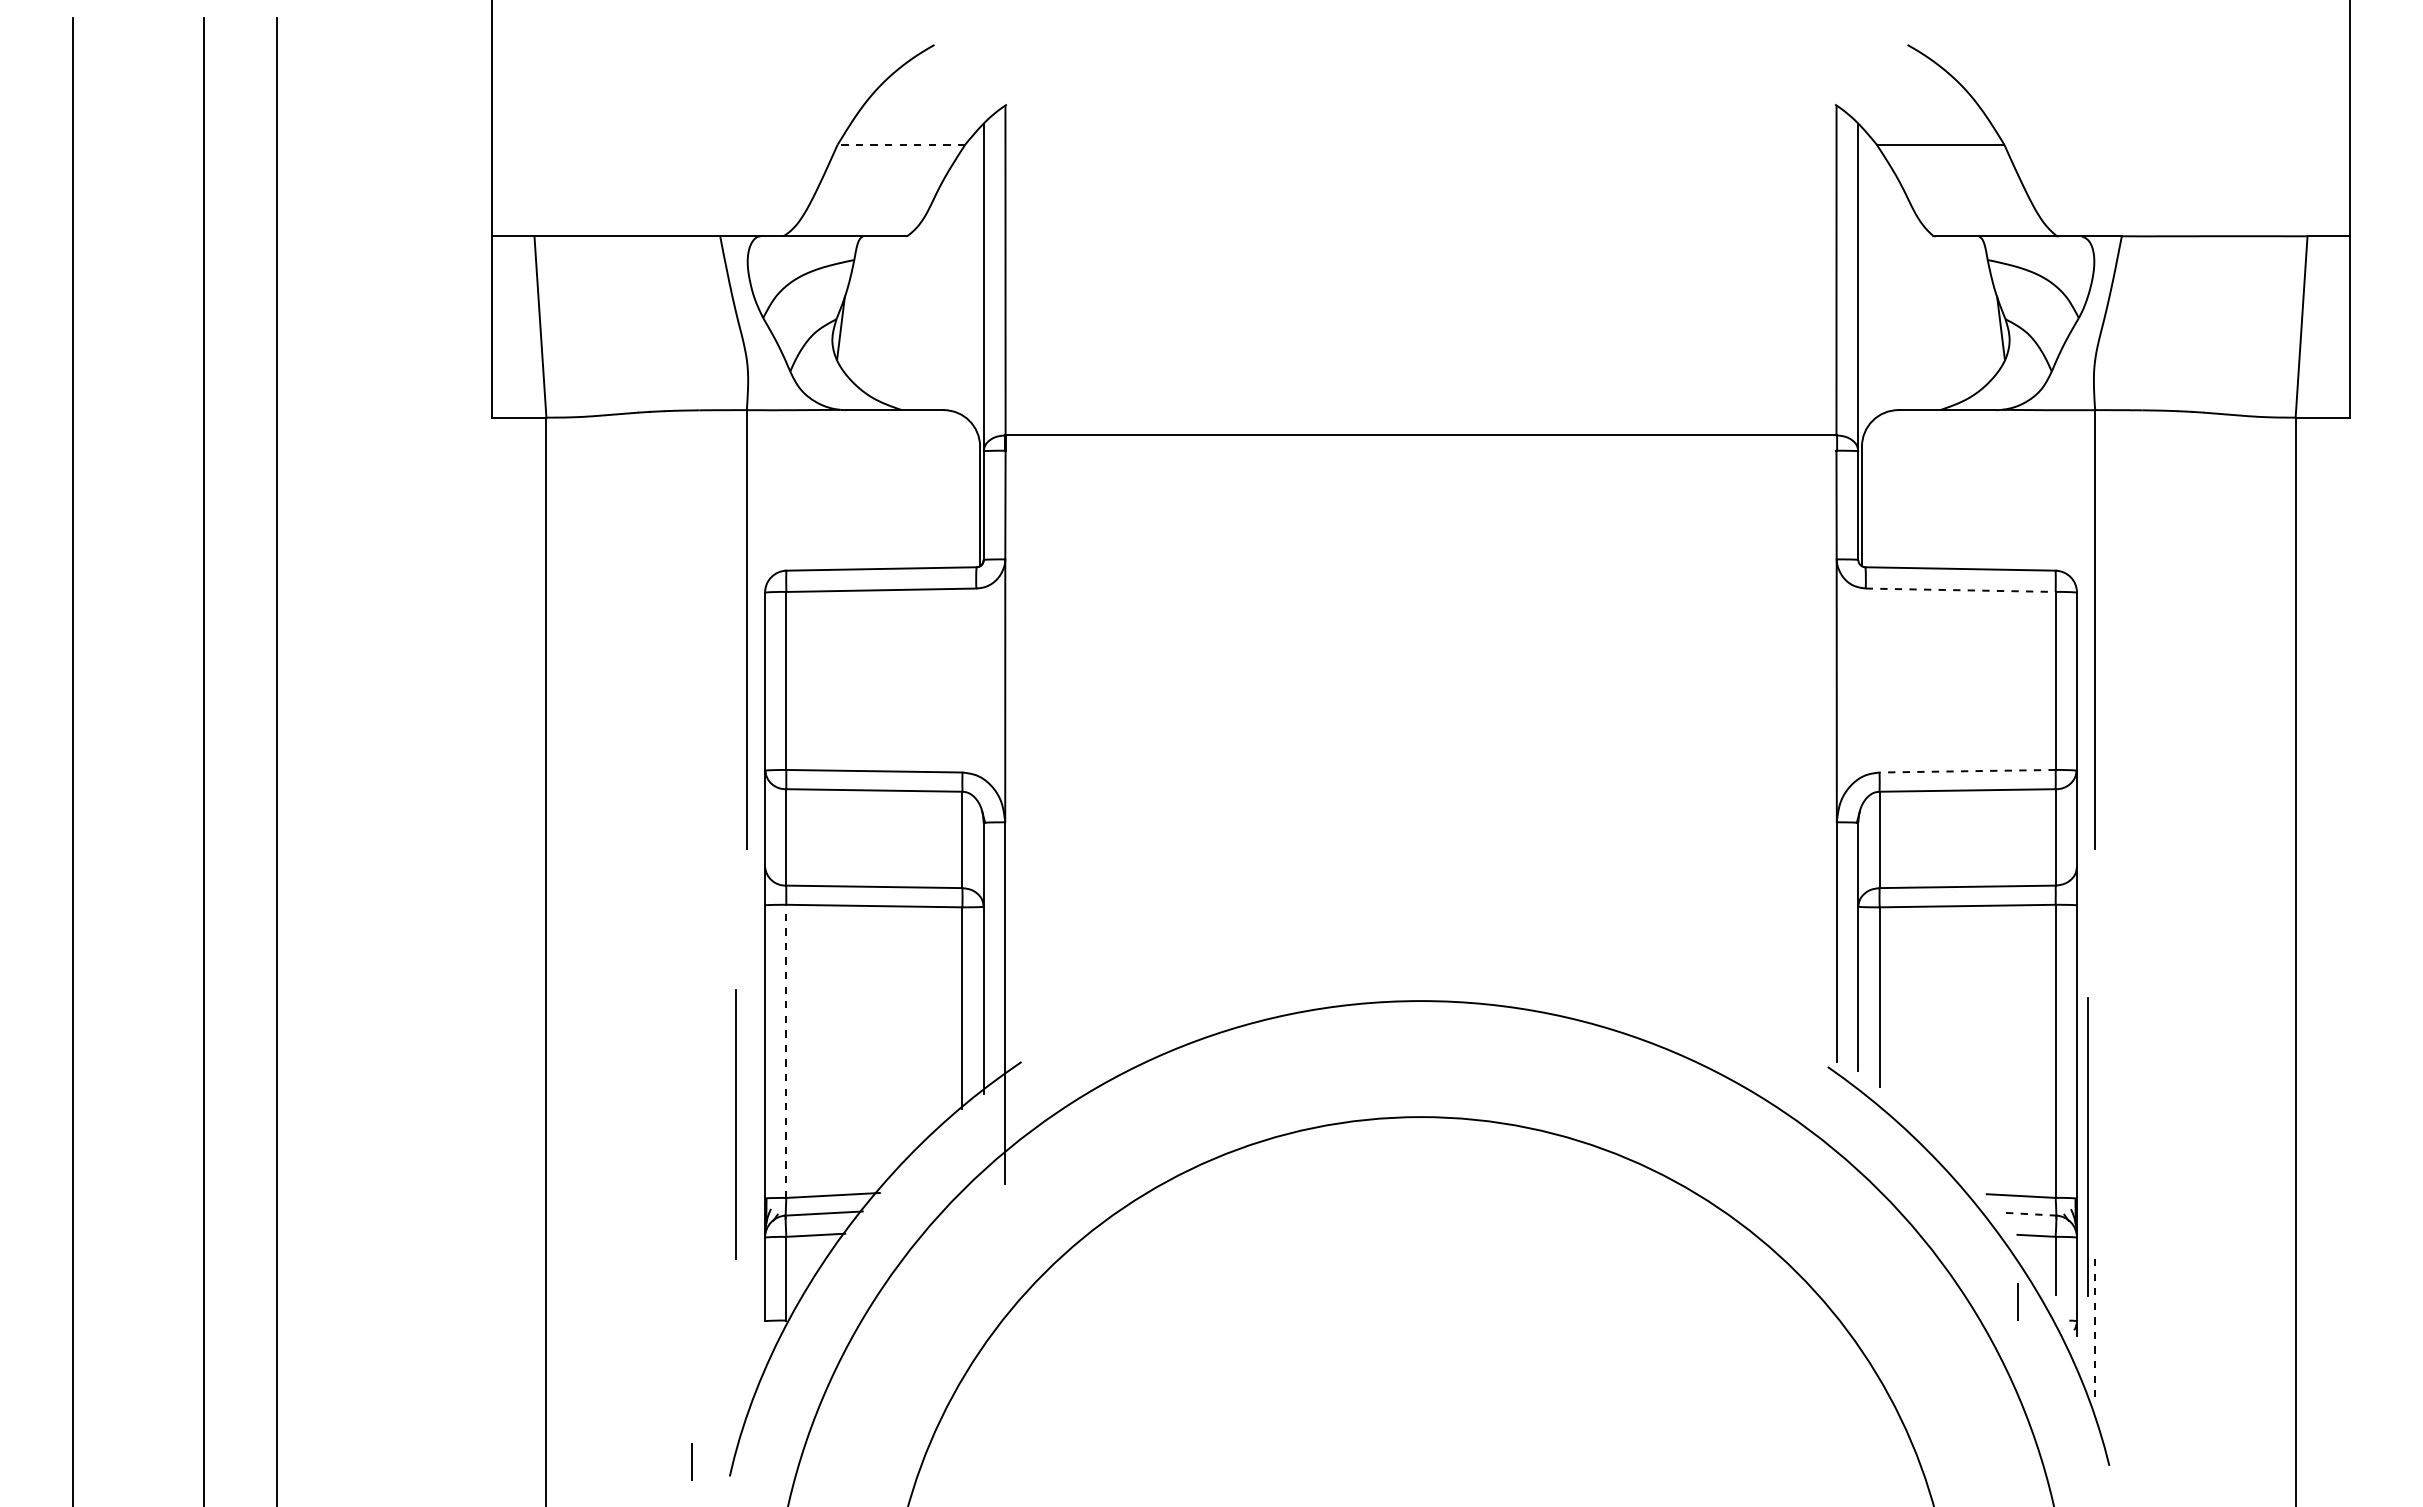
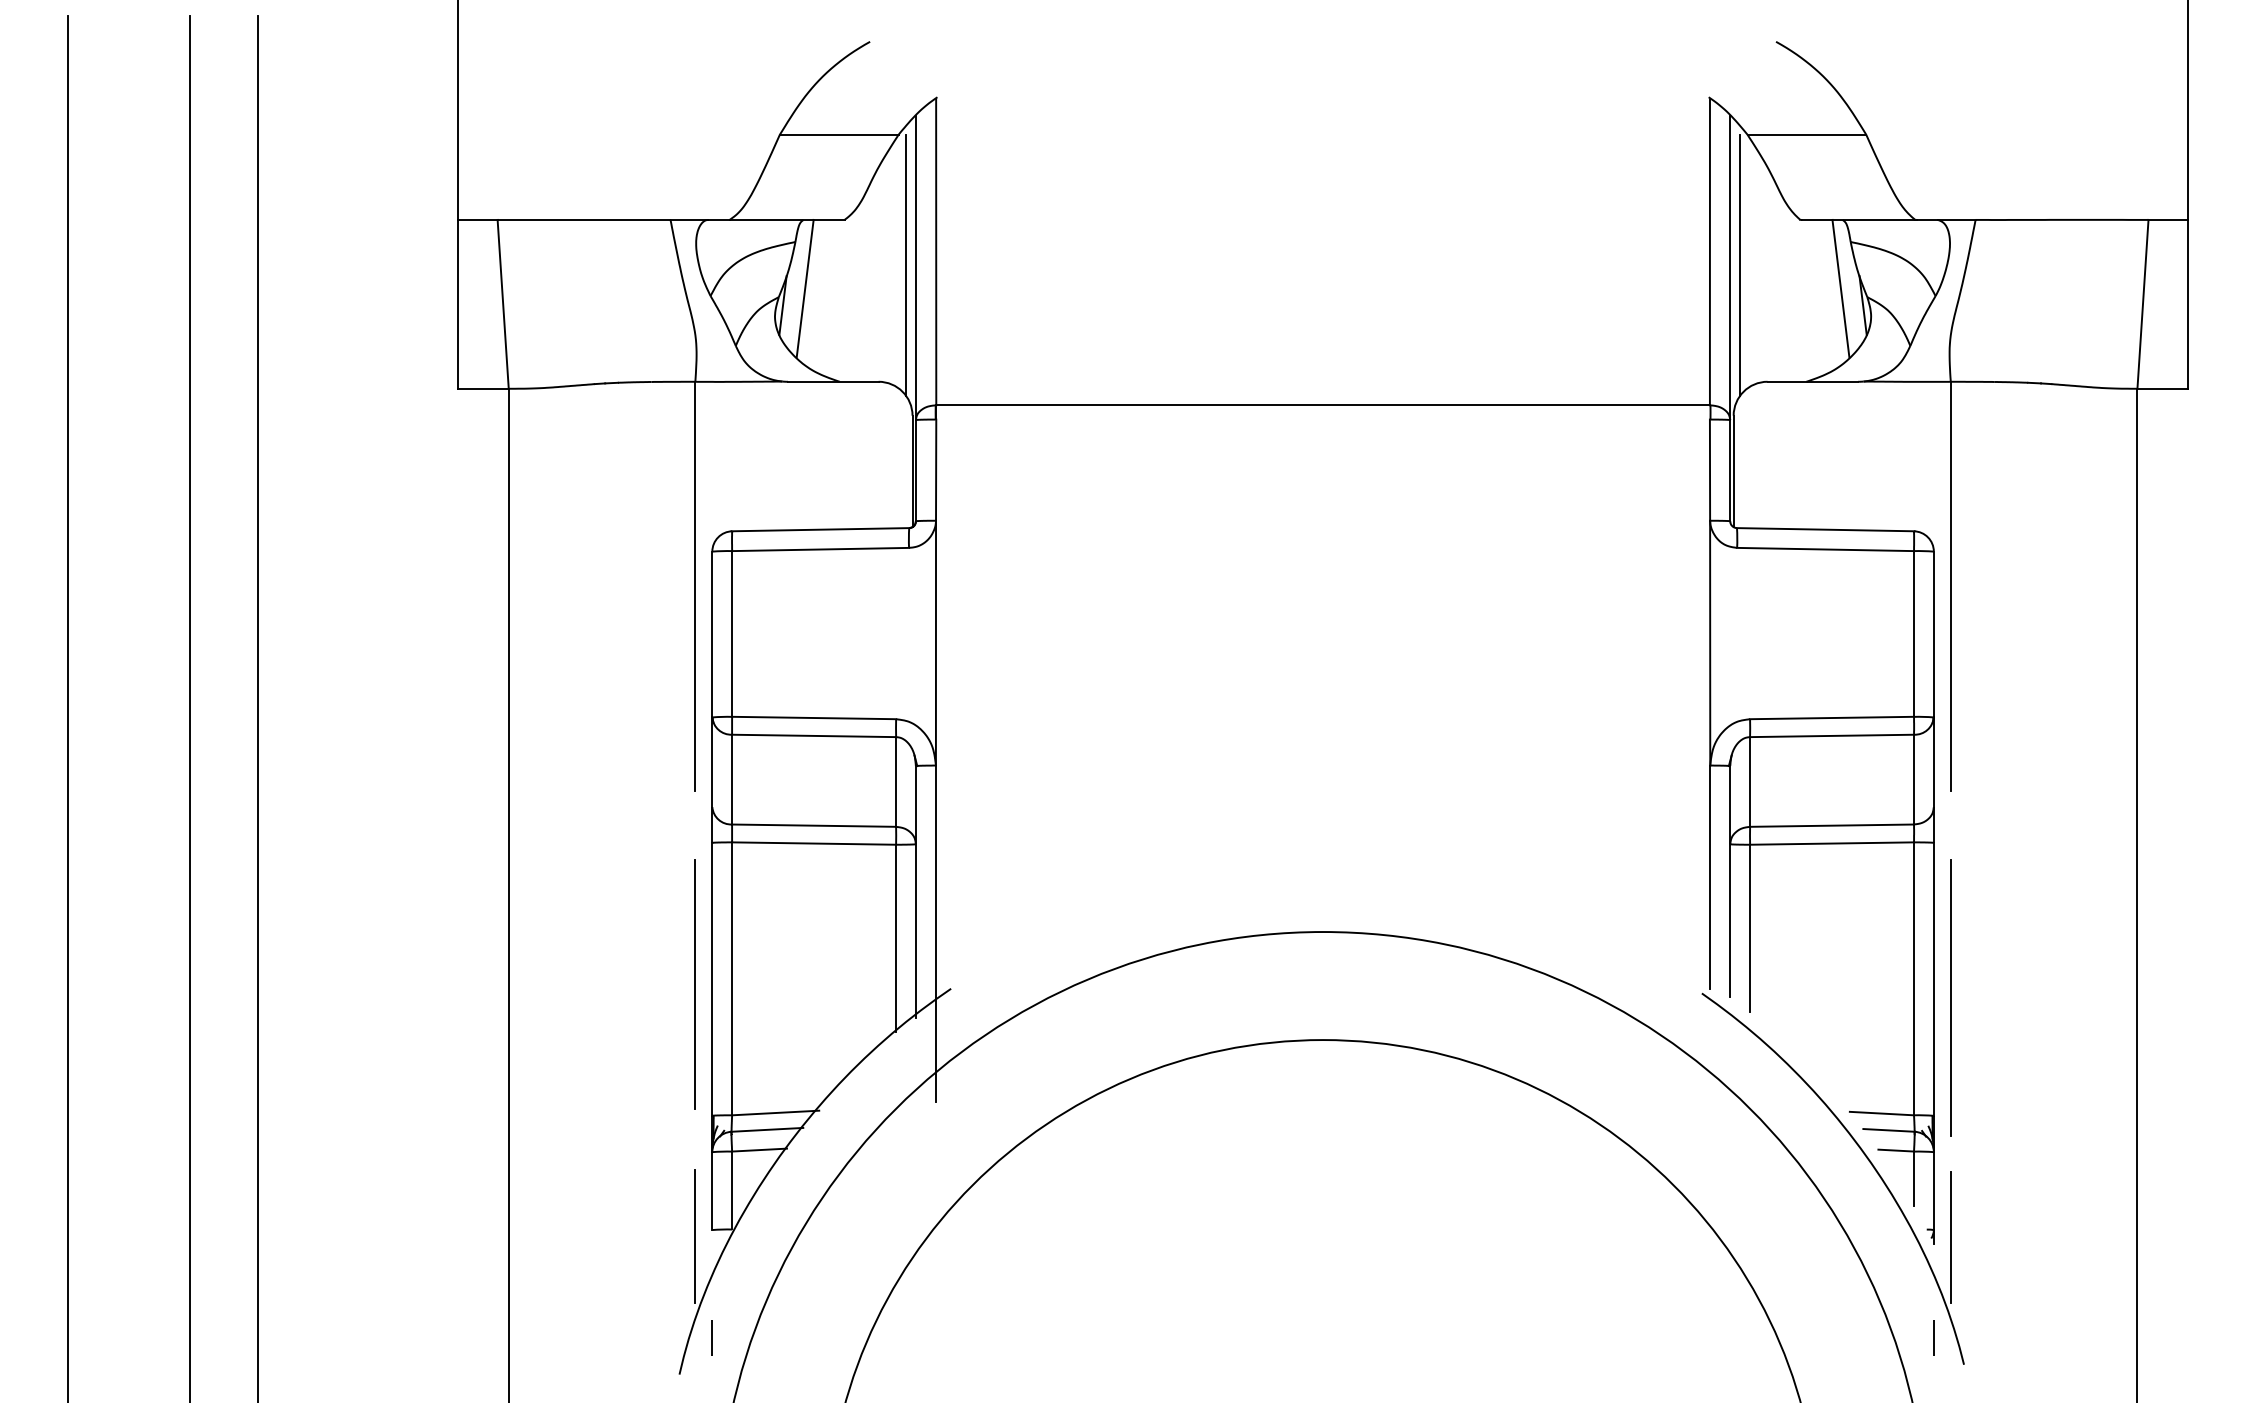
line: (901, 144) -> (839, 134), dashed -> solid
line: (972, 285) -> (905, 265), added
line: (1869, 285) -> (1740, 265), added
line: (864, 309) -> (804, 288), added
line: (1977, 309) -> (1841, 288), added
line: (1961, 590) -> (1826, 549), dashed -> solid
line: (1967, 771) -> (1831, 718), dashed -> solid
line: (786, 1051) -> (732, 978), dashed -> solid
line: (735, 1124) -> (695, 984), moved
line: (2087, 1146) -> (1950, 997), moved
line: (2029, 1214) -> (1889, 1130), dashed -> solid
line: (2017, 1301) -> (1933, 1337), moved
line: (746, 1328) -> (695, 1236), added
line: (2095, 1329) -> (1951, 1237), dashed -> solid
line: (691, 1461) -> (711, 1337), moved

